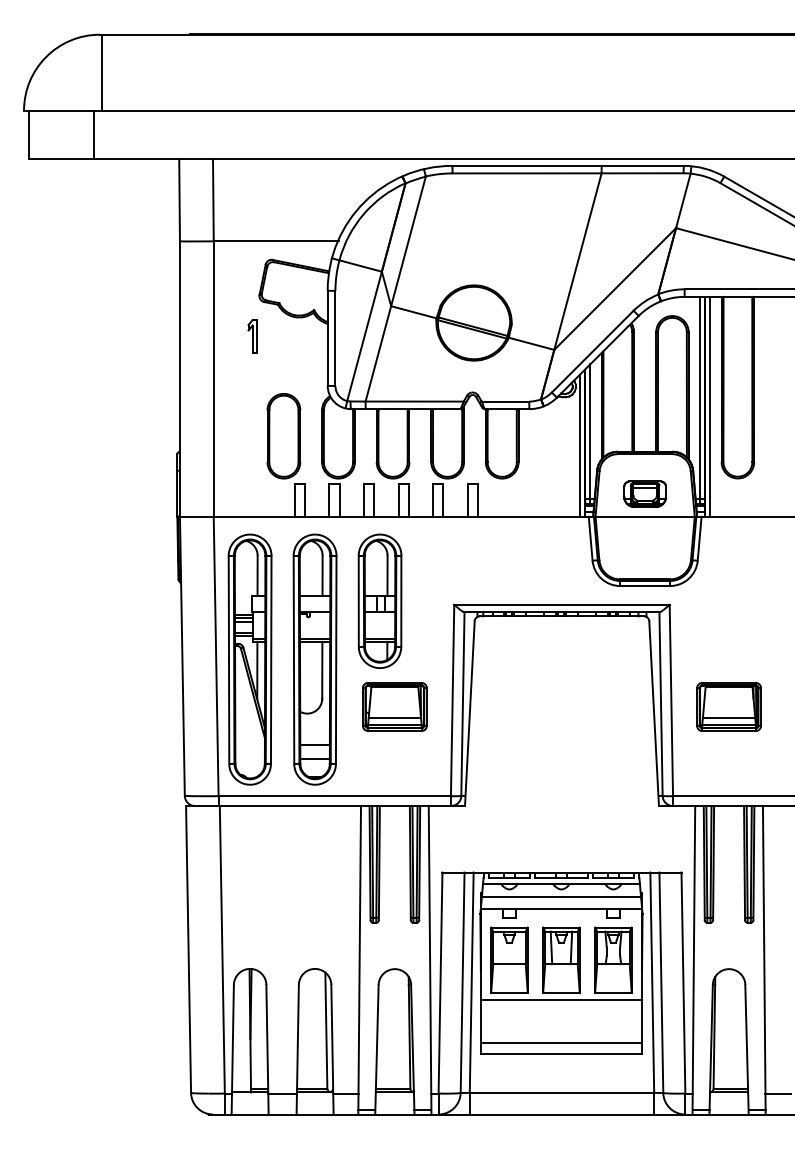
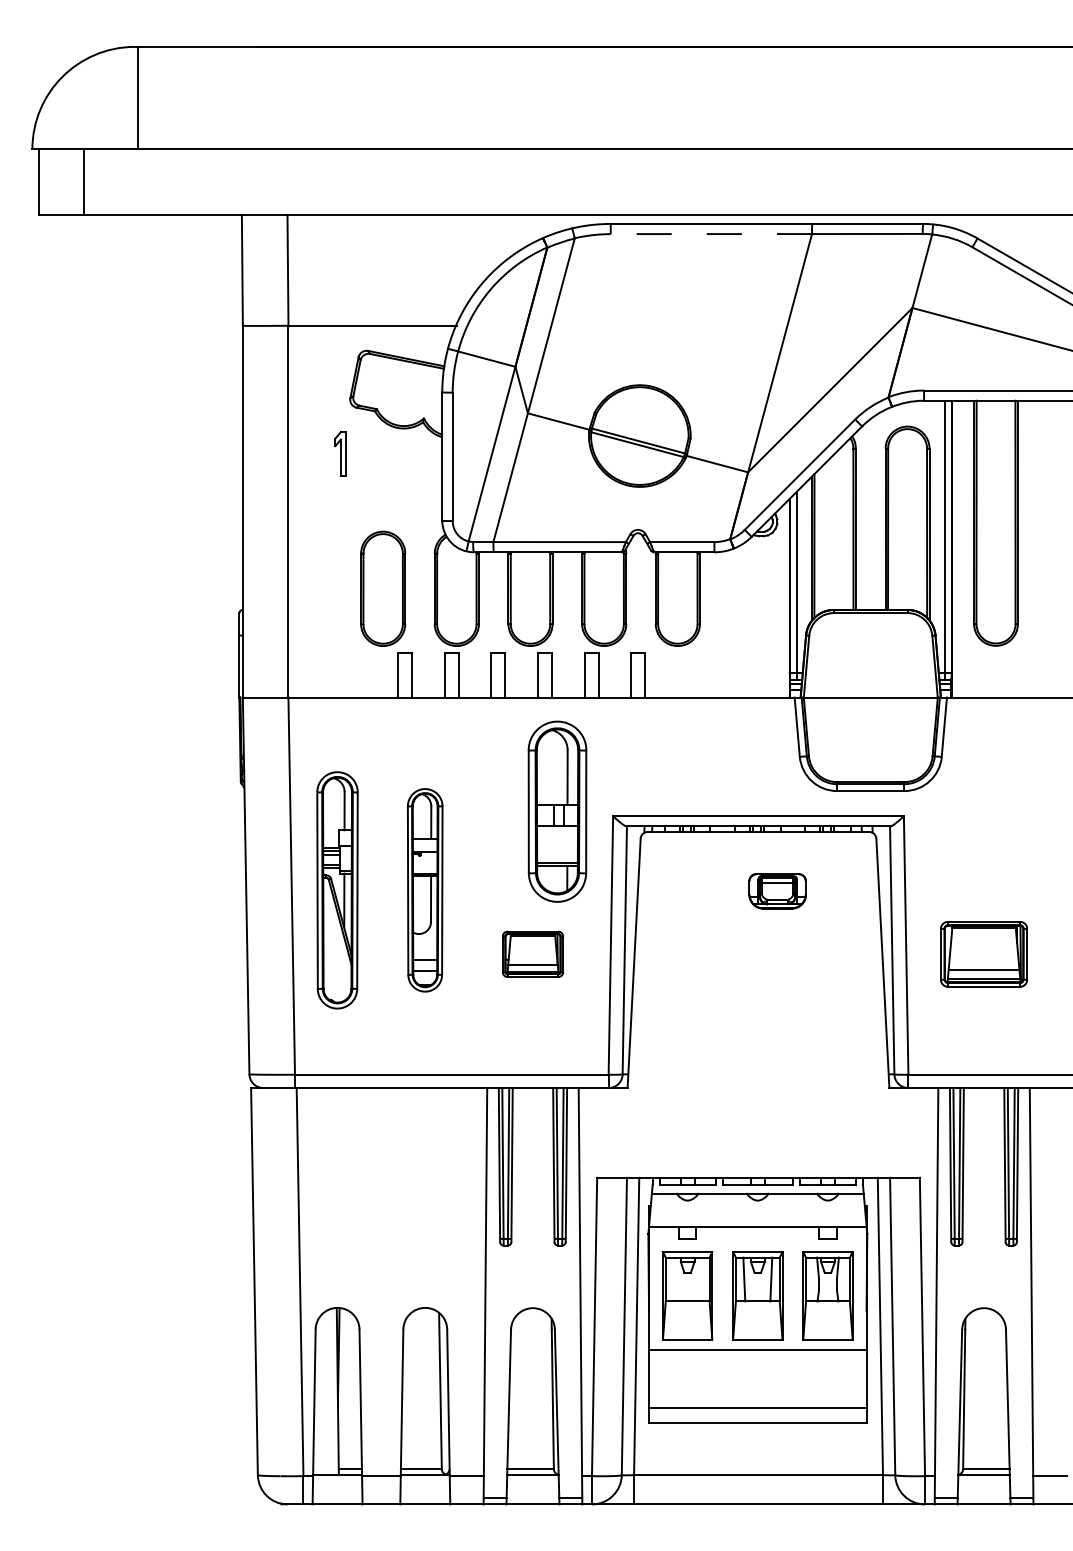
line: (94, 134) -> (84, 181), moved
line: (527, 173) -> (711, 234), solid -> dashed
line: (710, 406) -> (958, 548), removed
line: (579, 445) -> (782, 601), removed
part: (644, 493) -> (776, 890), moved
part: (379, 600) -> (556, 810), moved
part: (249, 659) -> (336, 890), size x0.7
part: (314, 659) -> (424, 890), size x0.6
part: (394, 706) -> (532, 953), size x0.7
line: (561, 897) -> (757, 1211), removed

